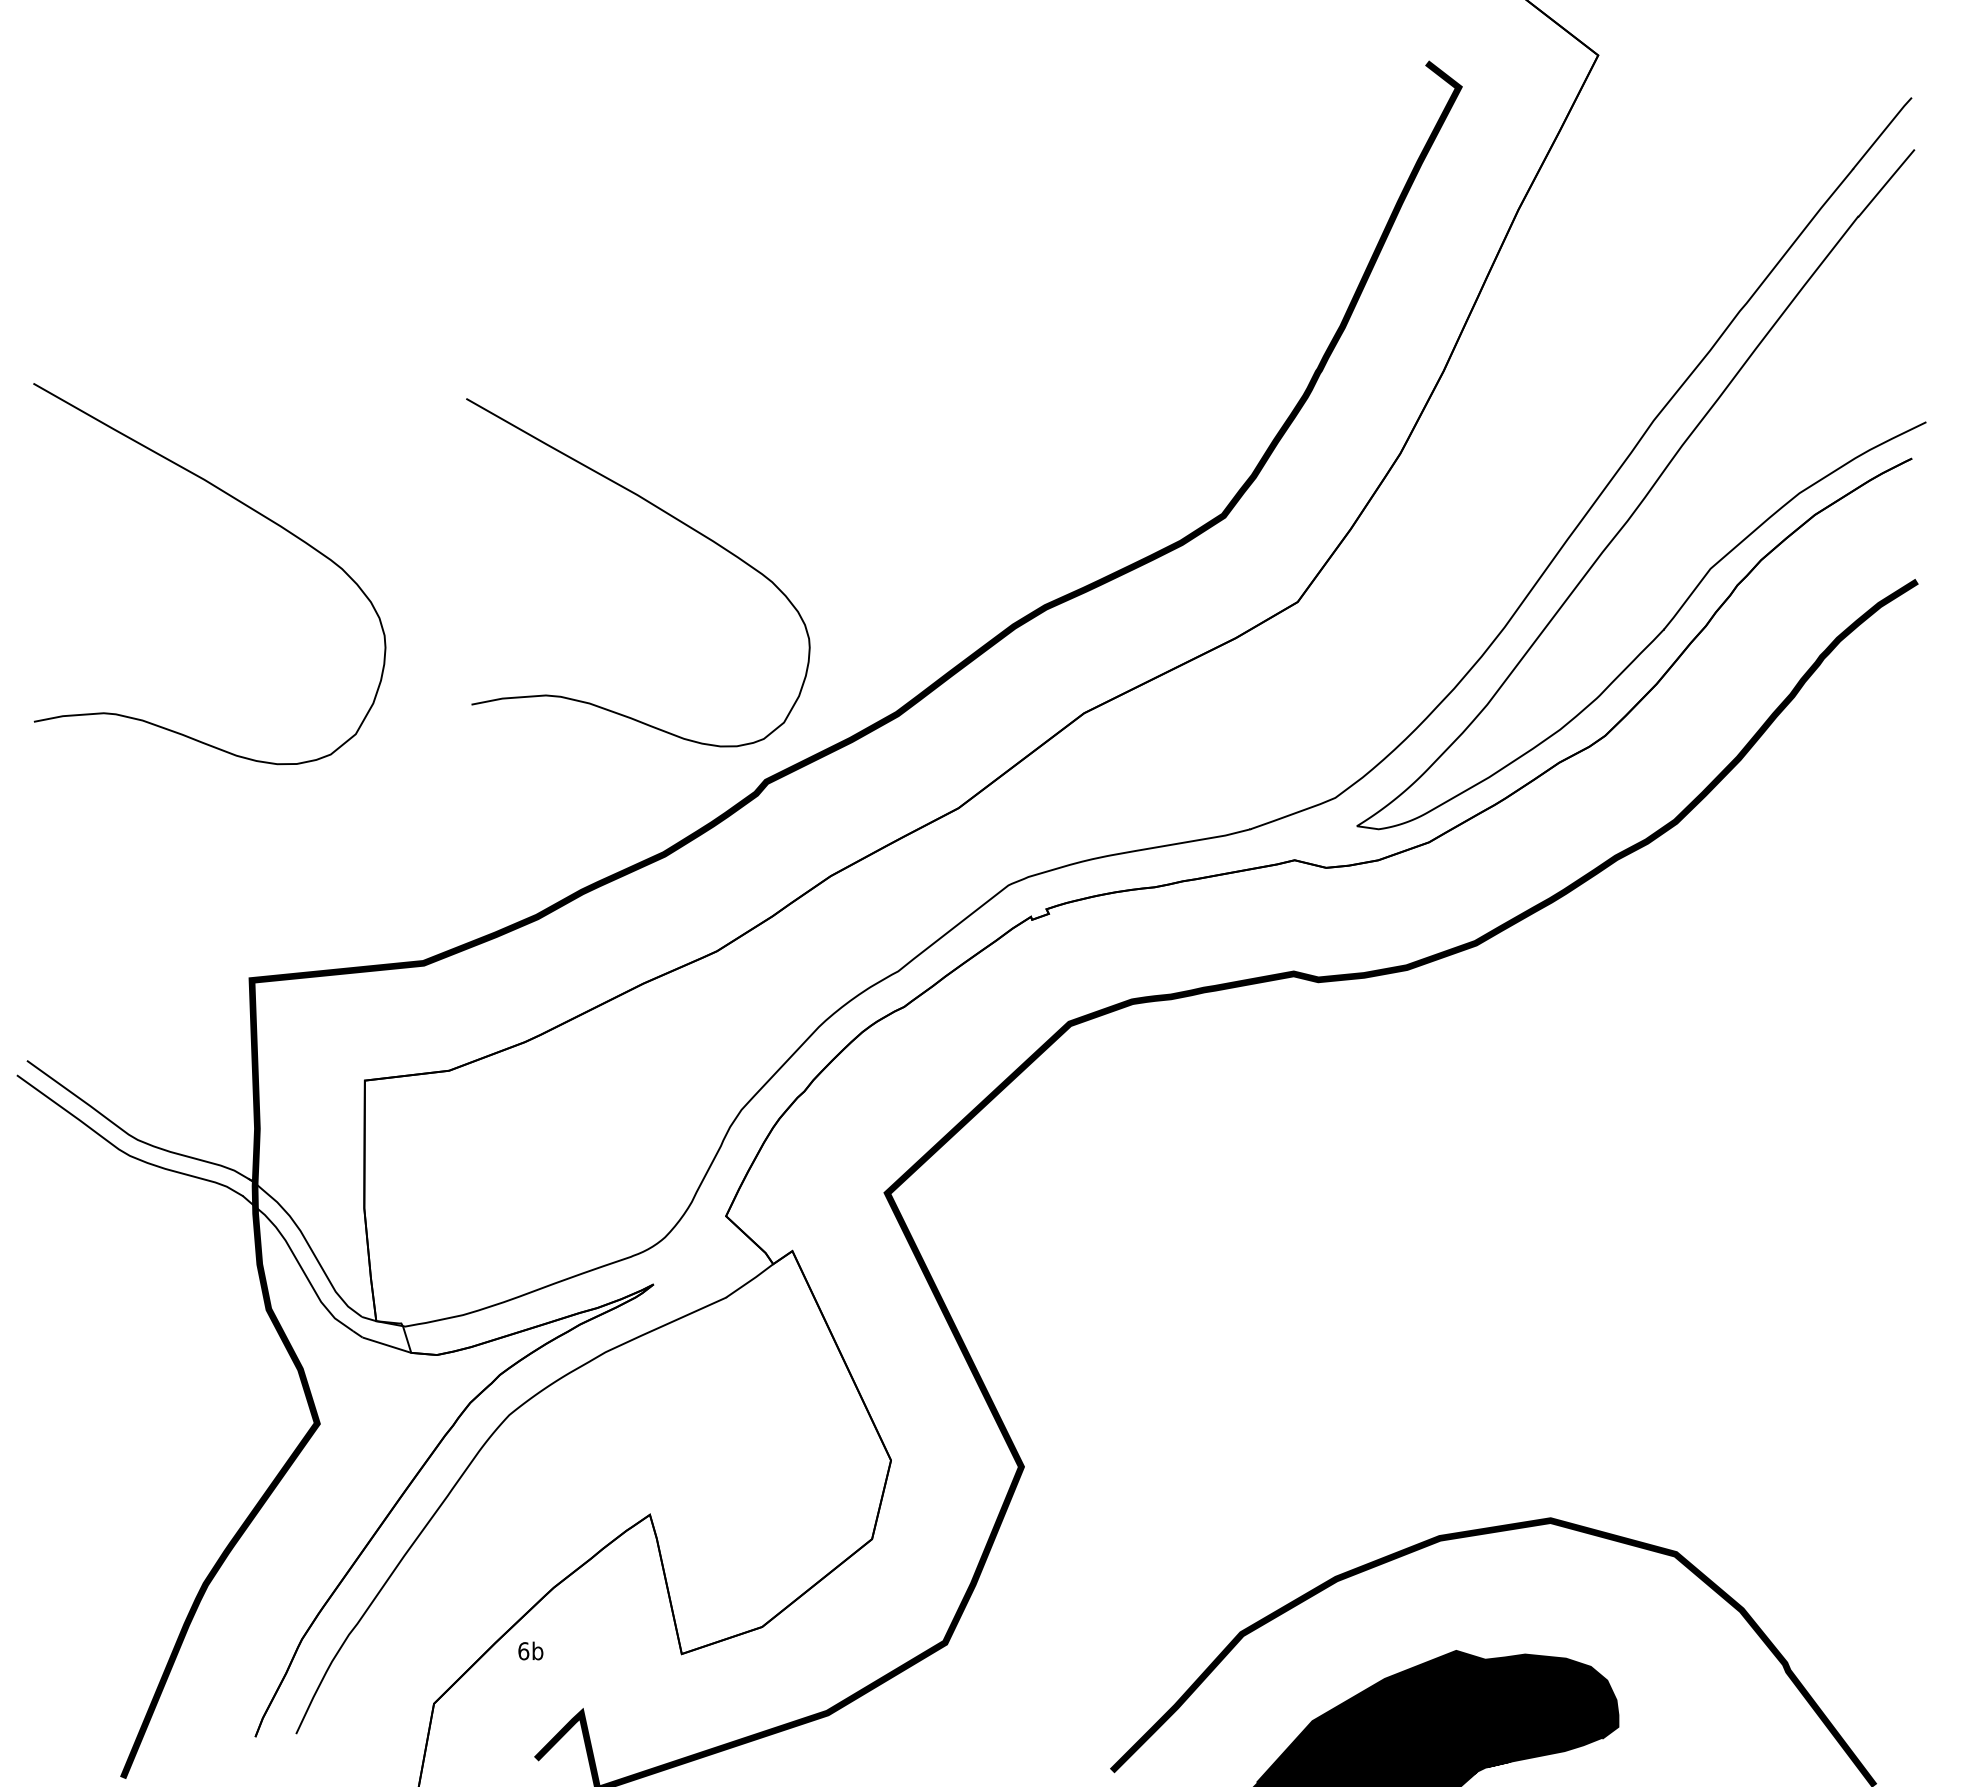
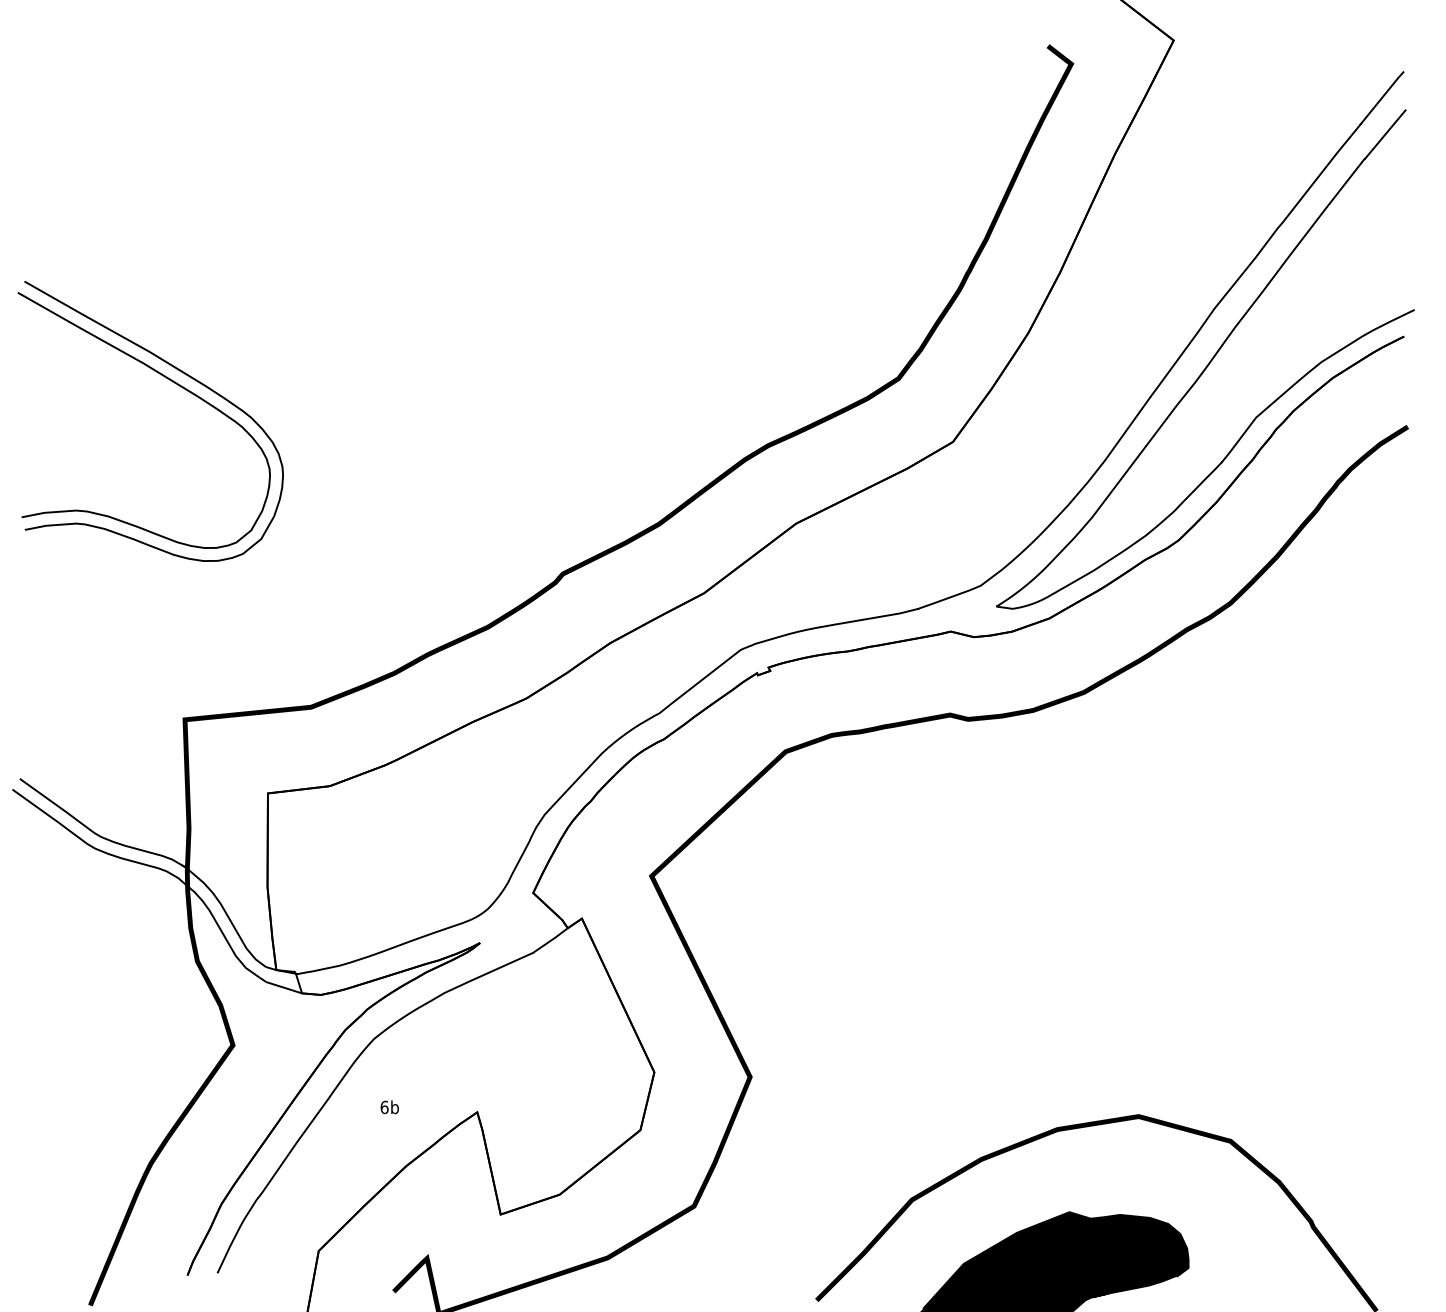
curve: (673, 518) -> (169, 380), moved
text: (530, 1650) -> (389, 1106), moved

